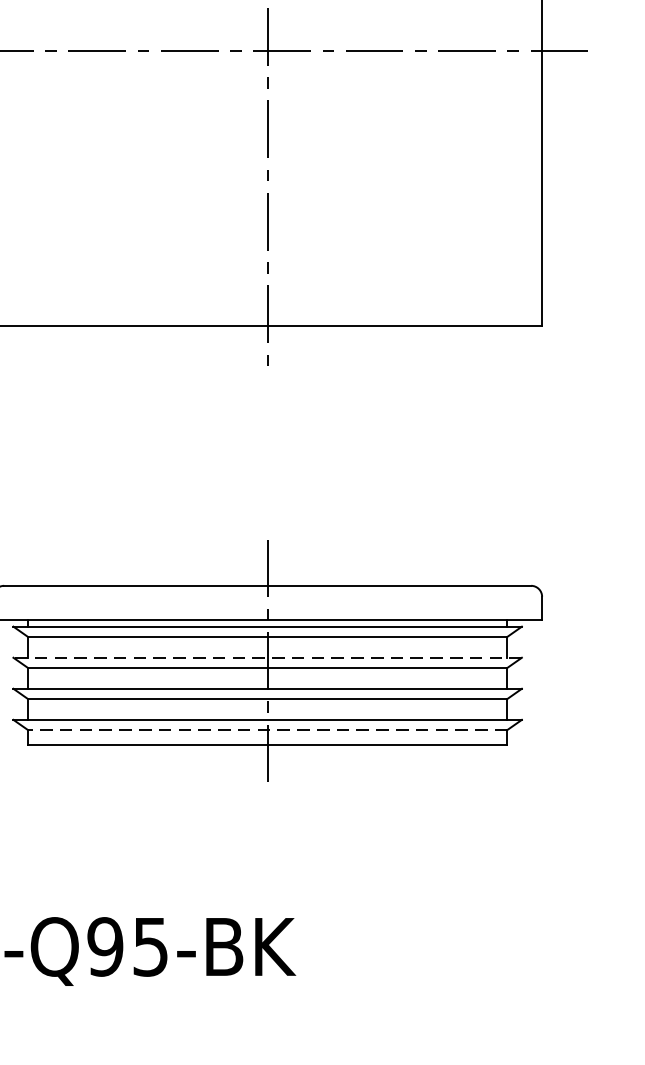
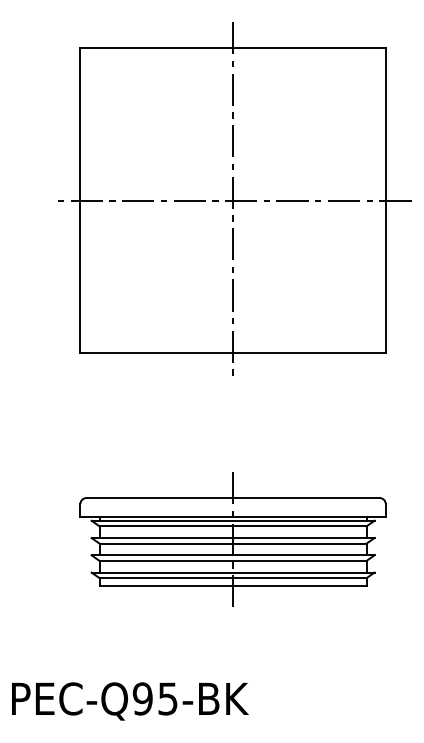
line: (266, 658) -> (232, 538), dashed -> solid
line: (266, 730) -> (232, 578), dashed -> solid

